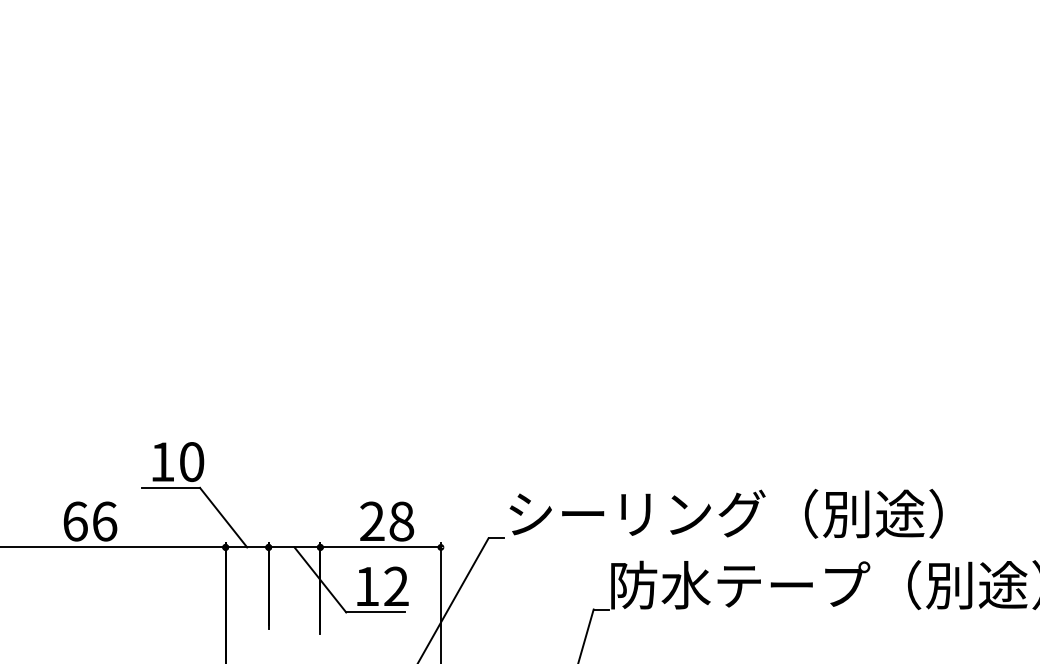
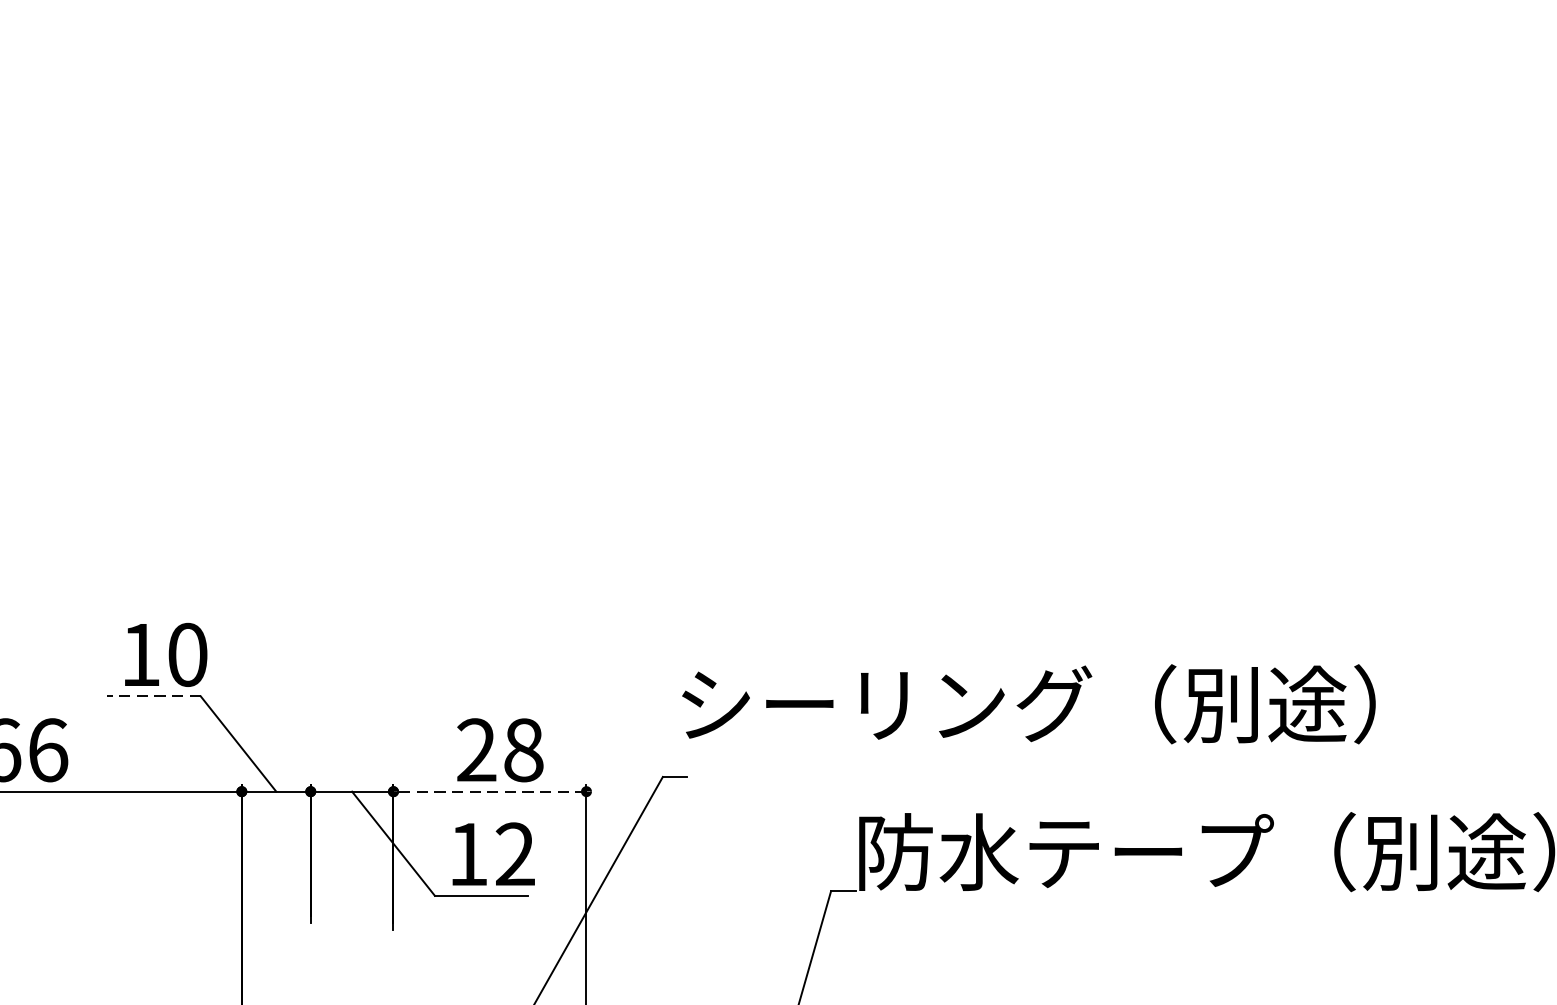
line: (170, 487) -> (153, 695), solid -> dashed
text: (725, 513) -> (1027, 703), moved
line: (380, 547) -> (489, 791), solid -> dashed

